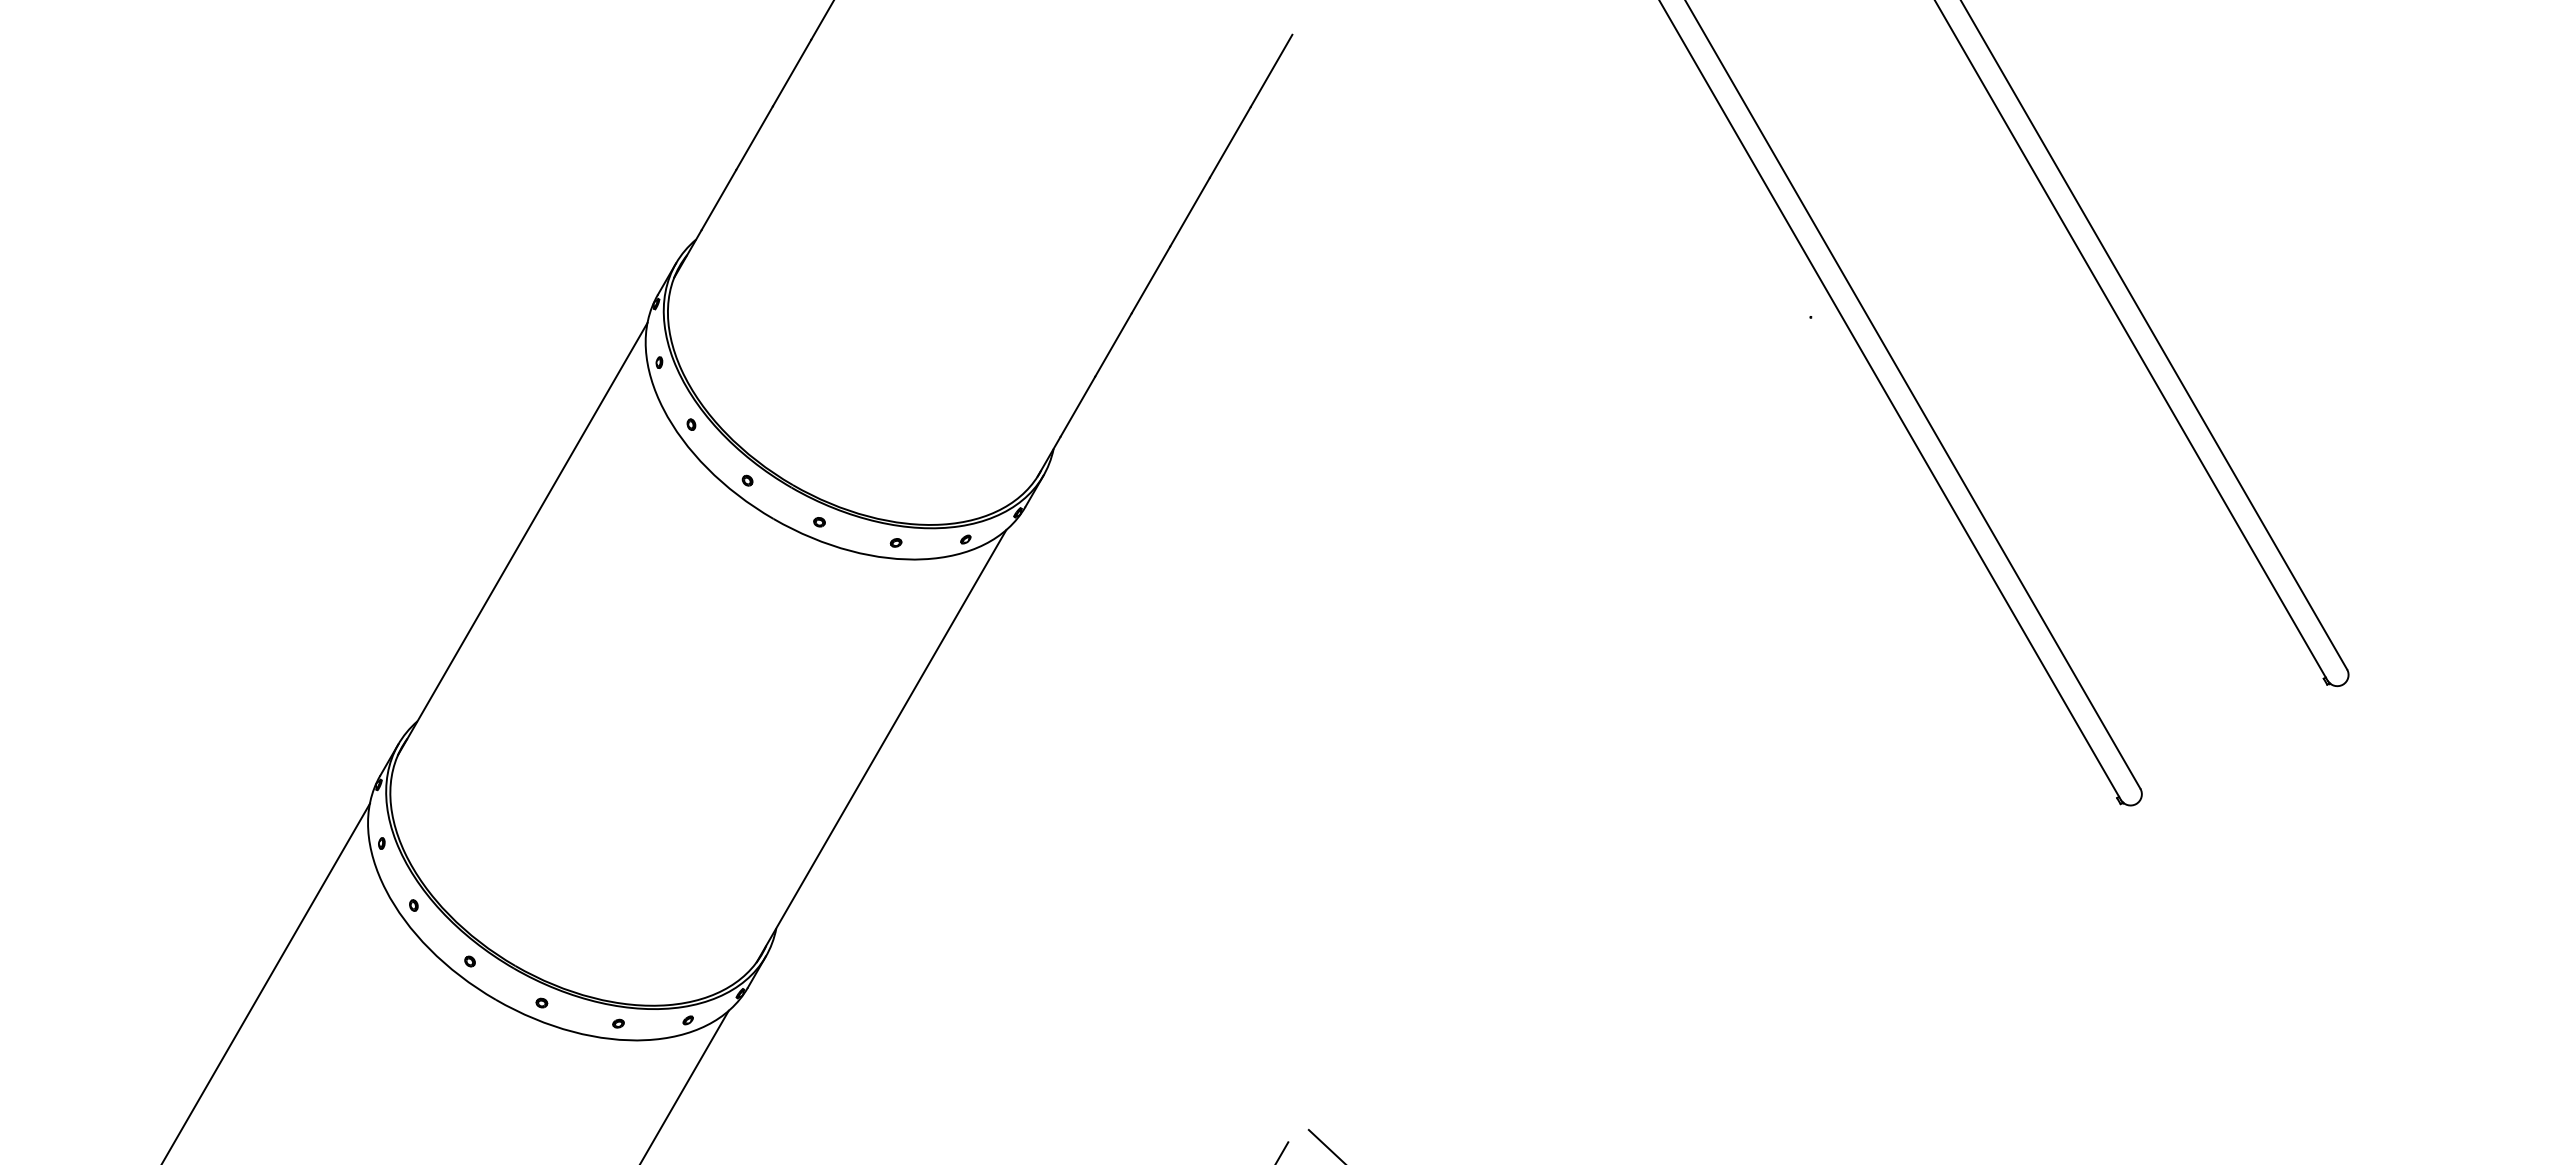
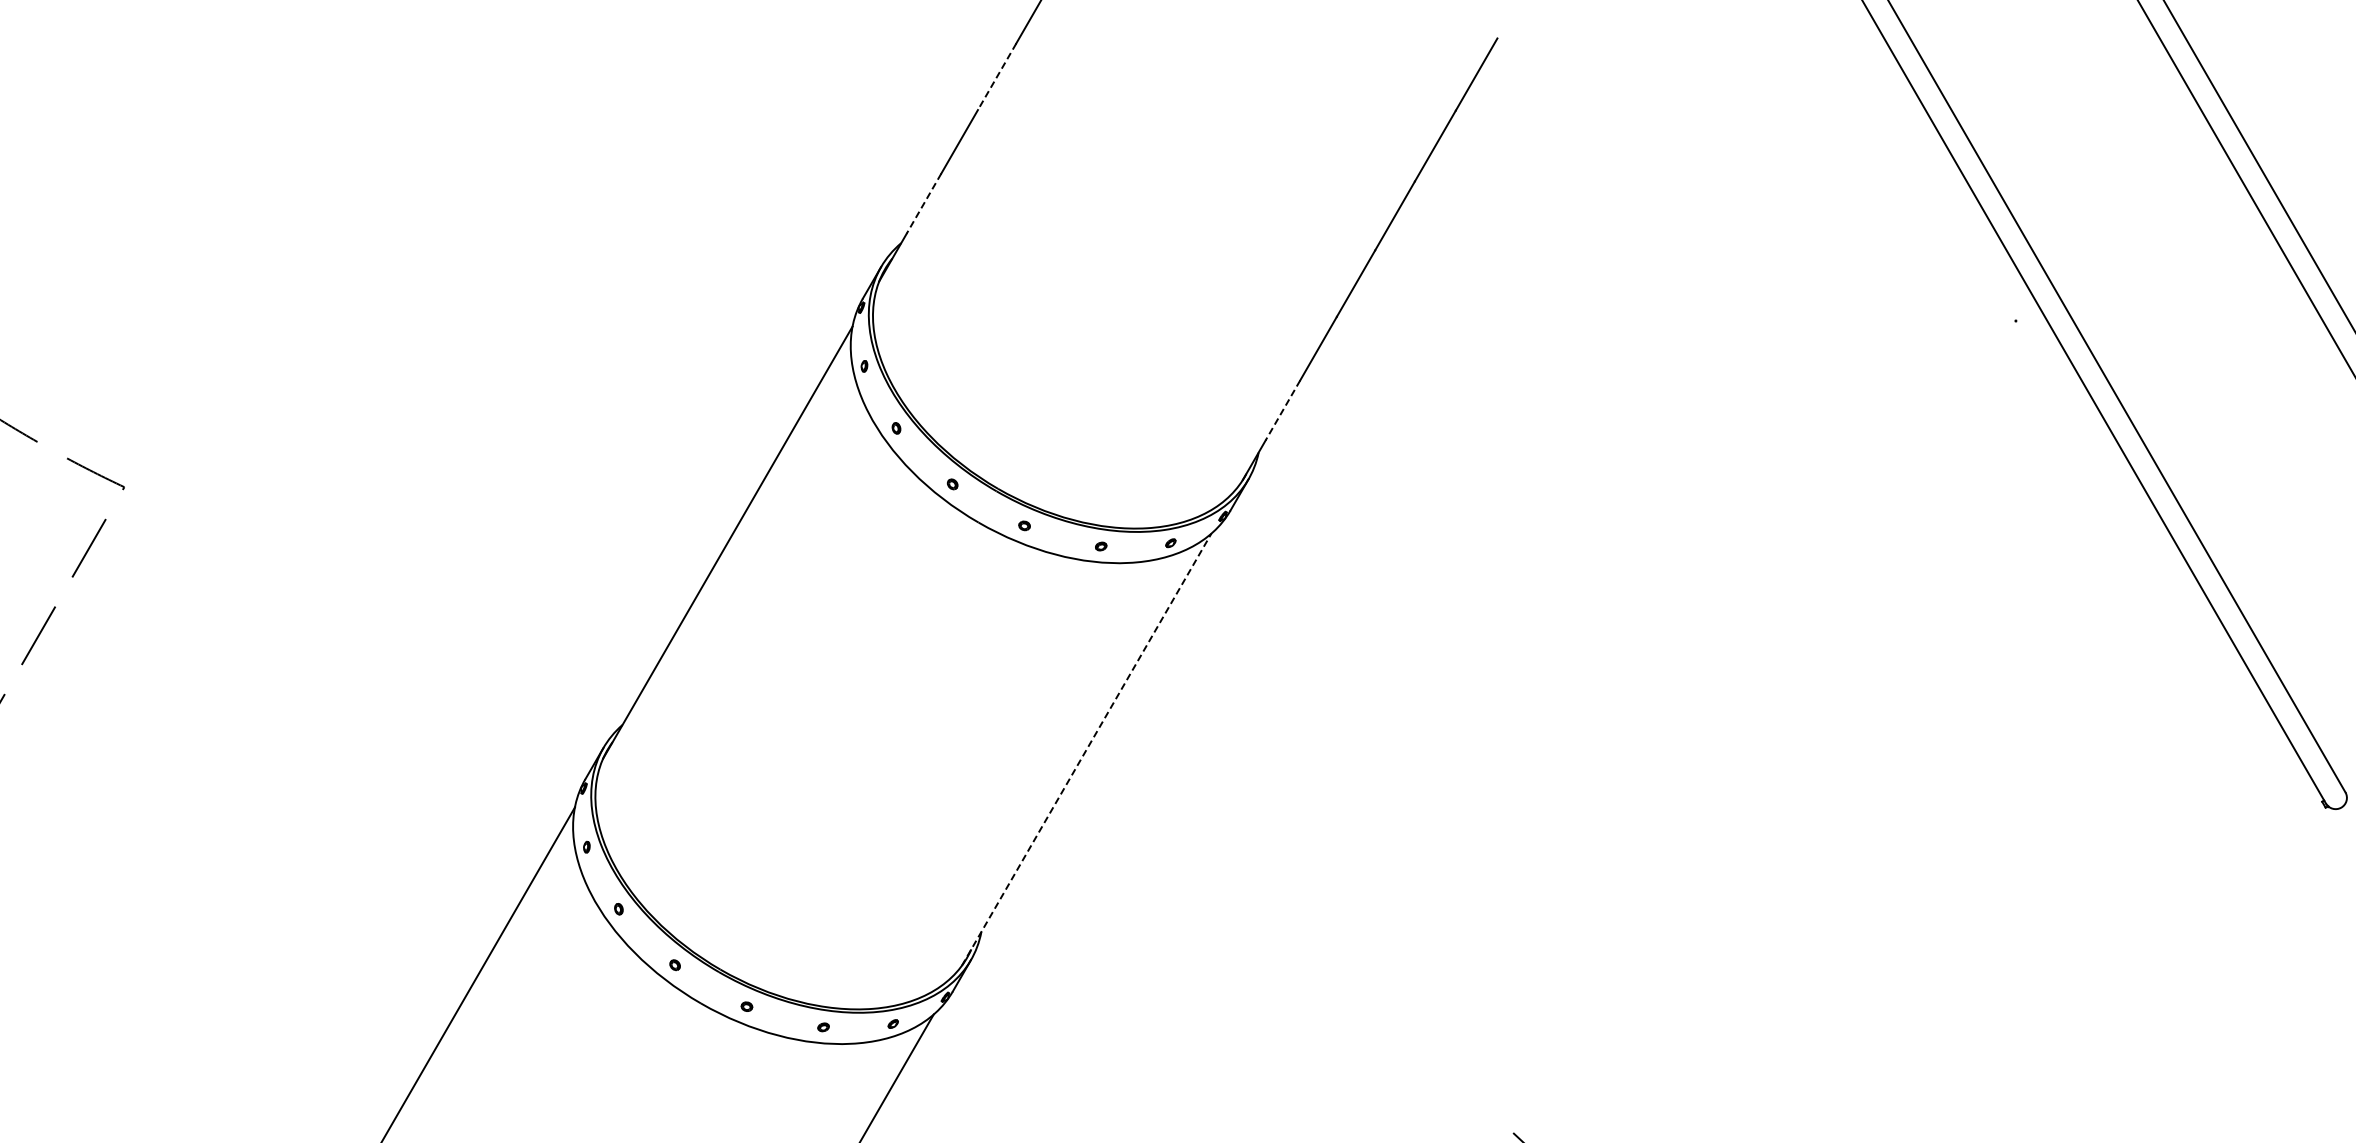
line: (791, 73) -> (996, 77), solid -> dashed
line: (718, 200) -> (923, 204), solid -> dashed
line: (1077, 406) -> (1282, 410), solid -> dashed
line: (881, 746) -> (1086, 750), solid -> dashed

